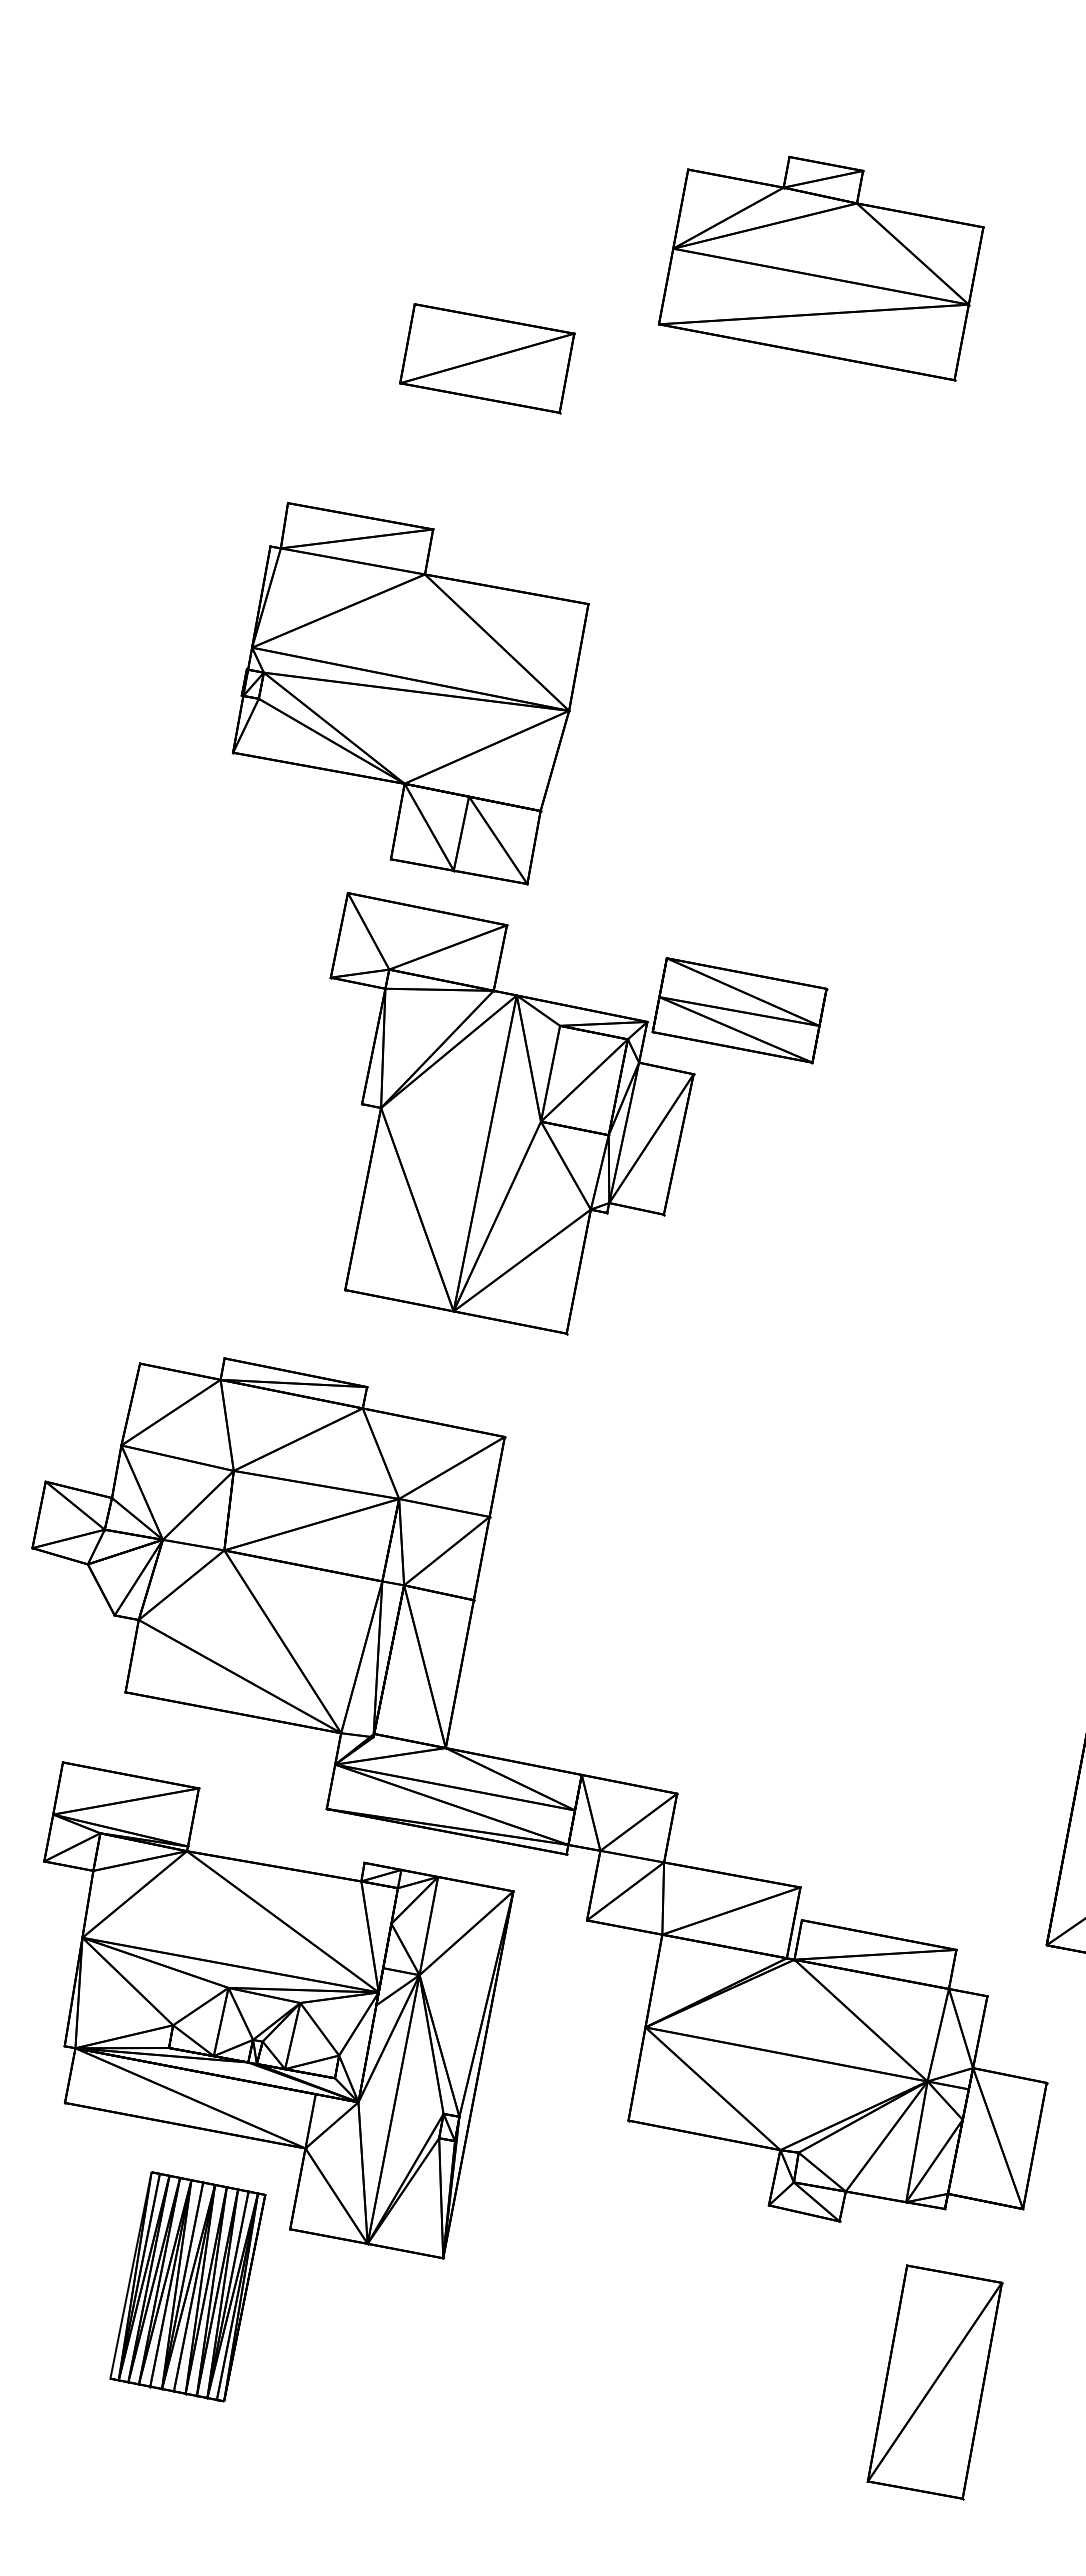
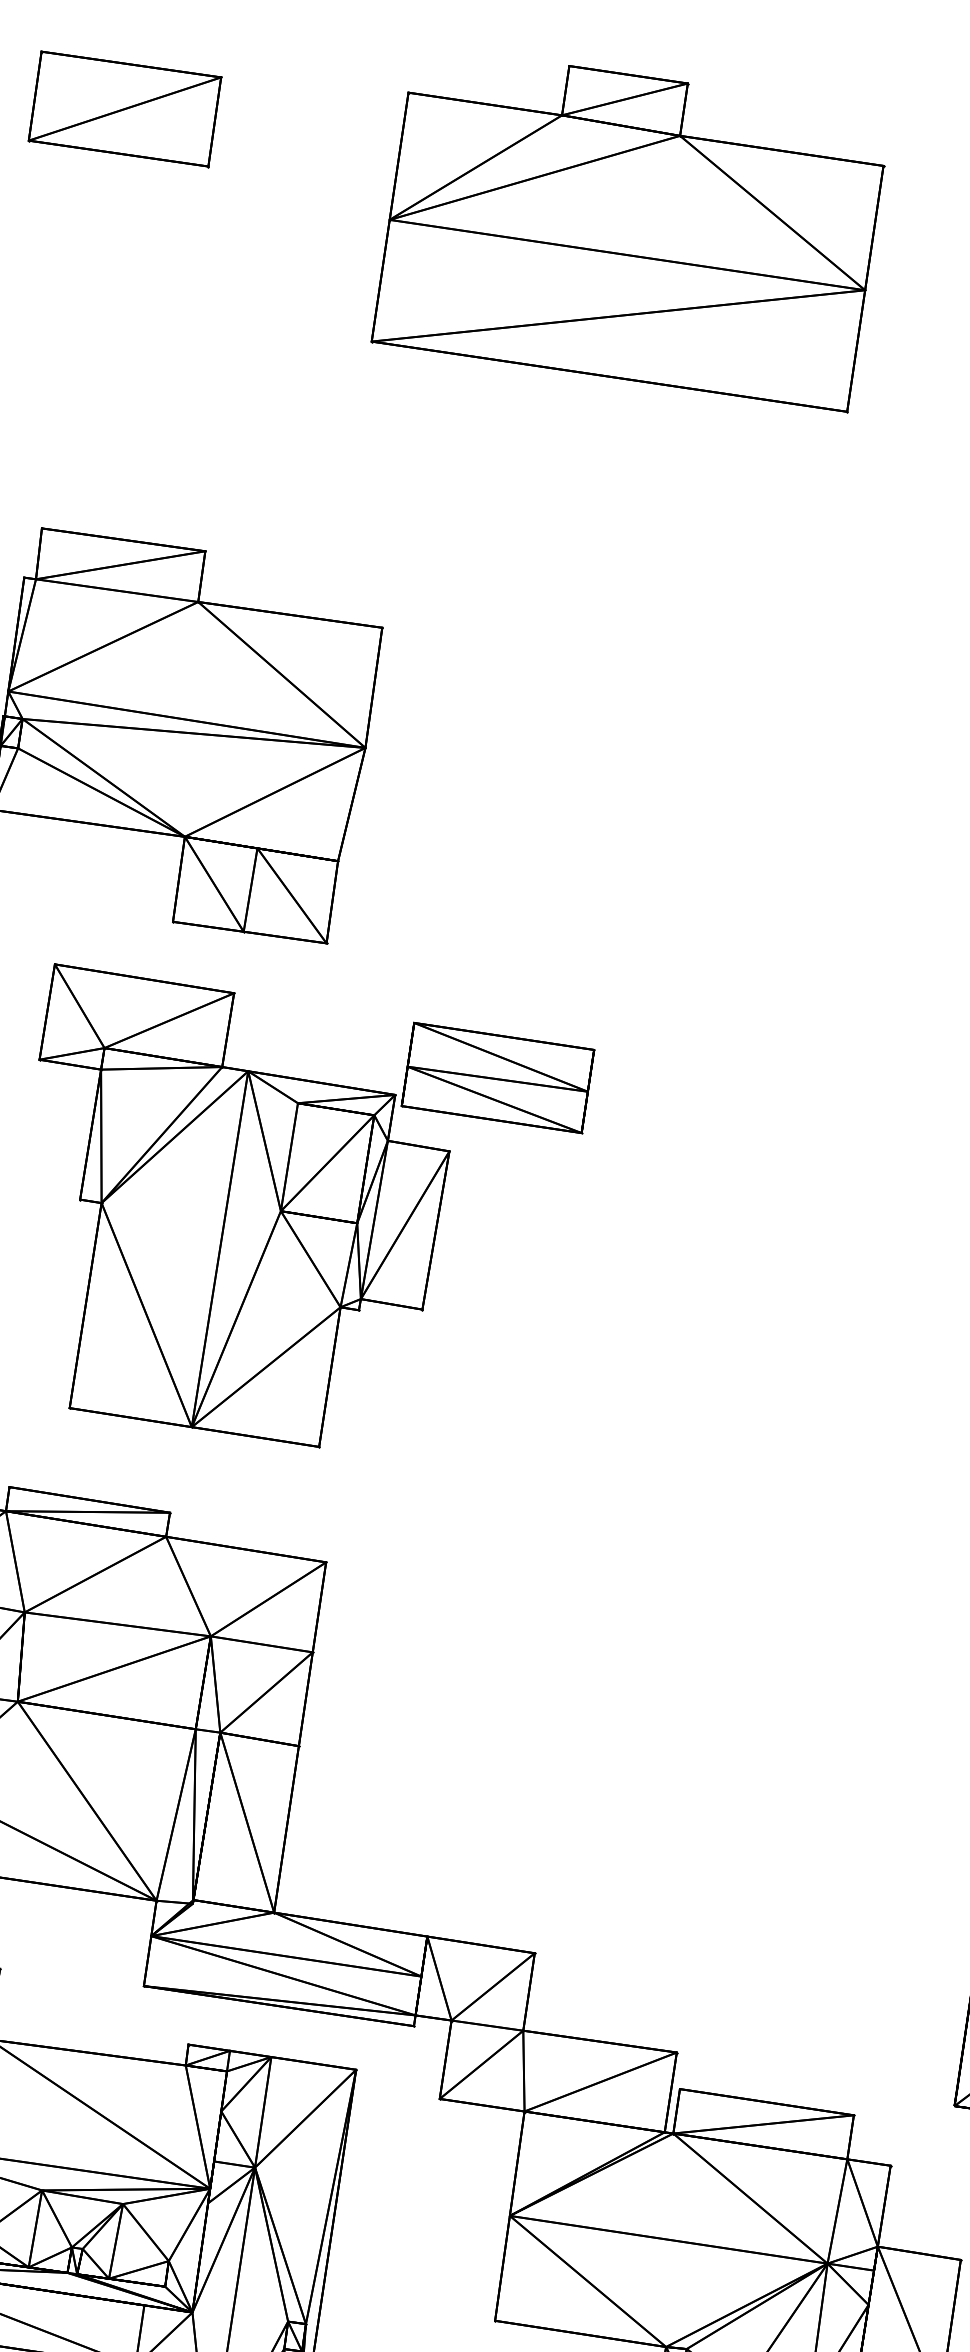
part: (821, 268) -> (627, 242), size x1.43
part: (487, 358) -> (125, 109), moved
part: (578, 1113) -> (322, 1200), moved

